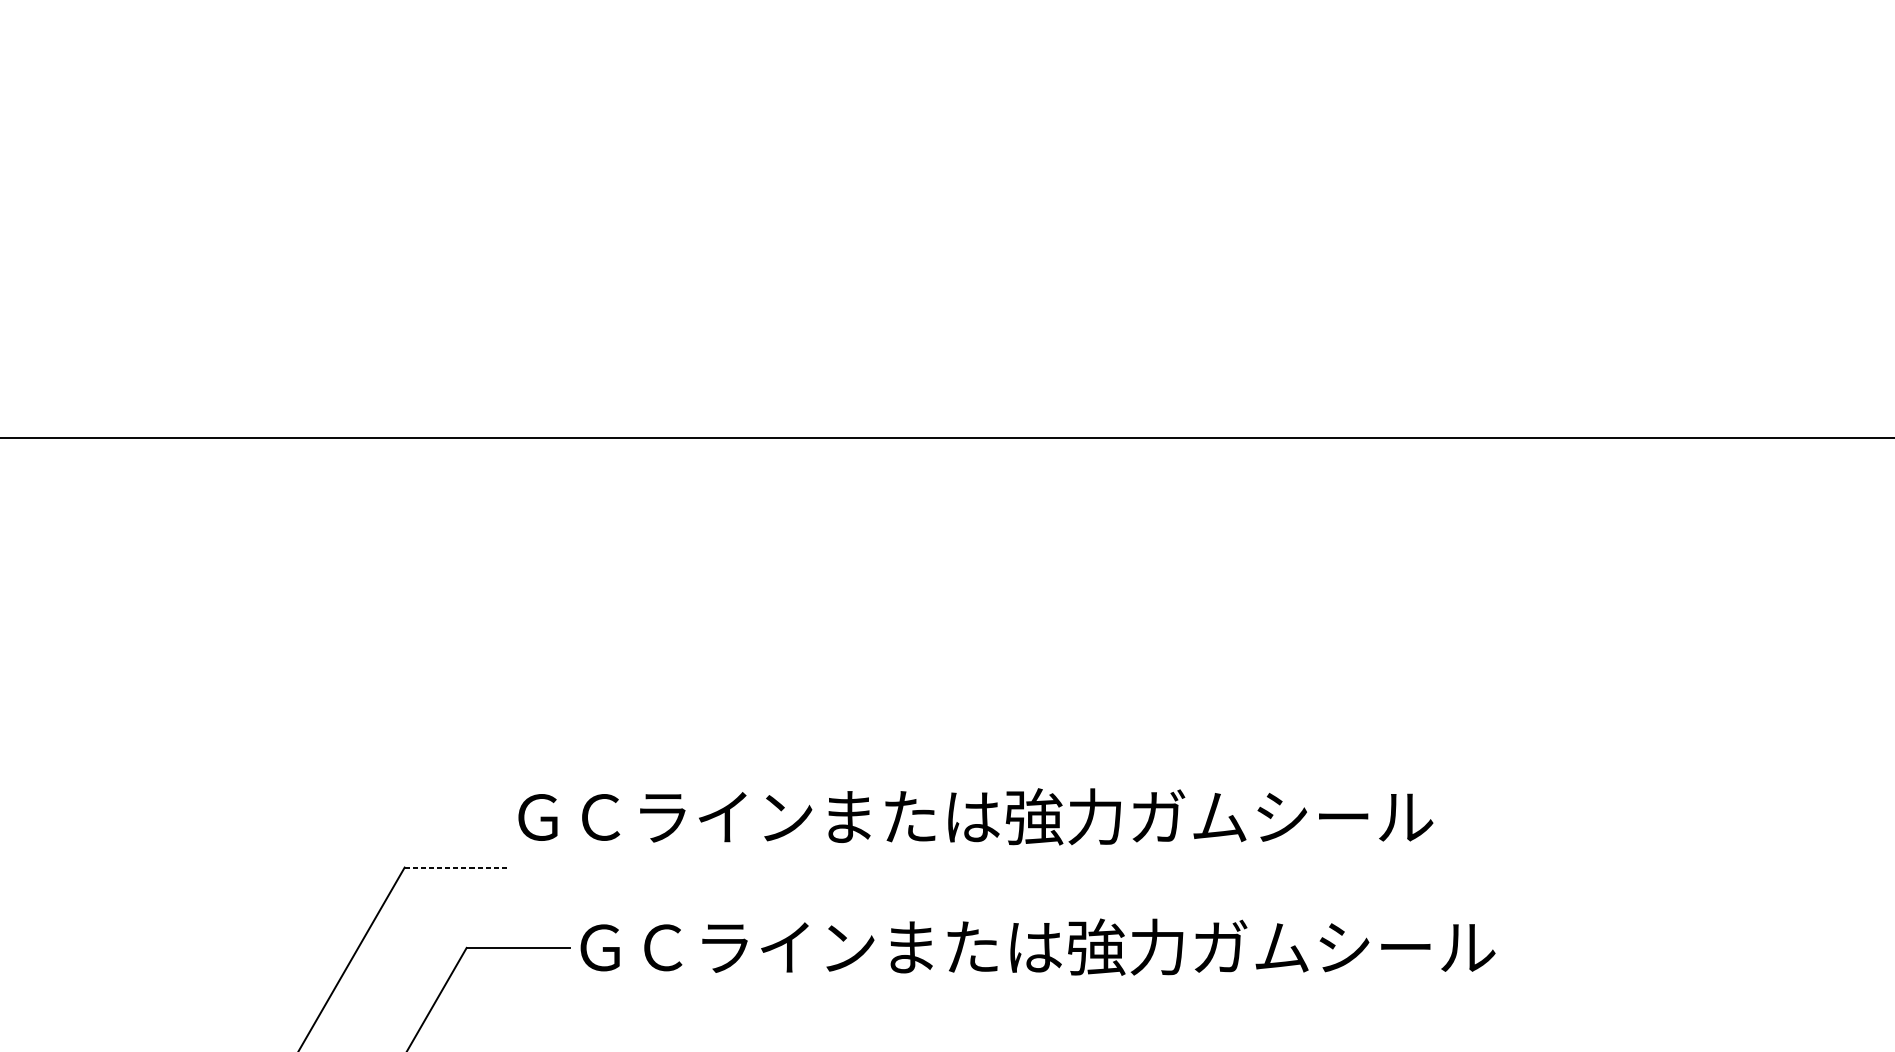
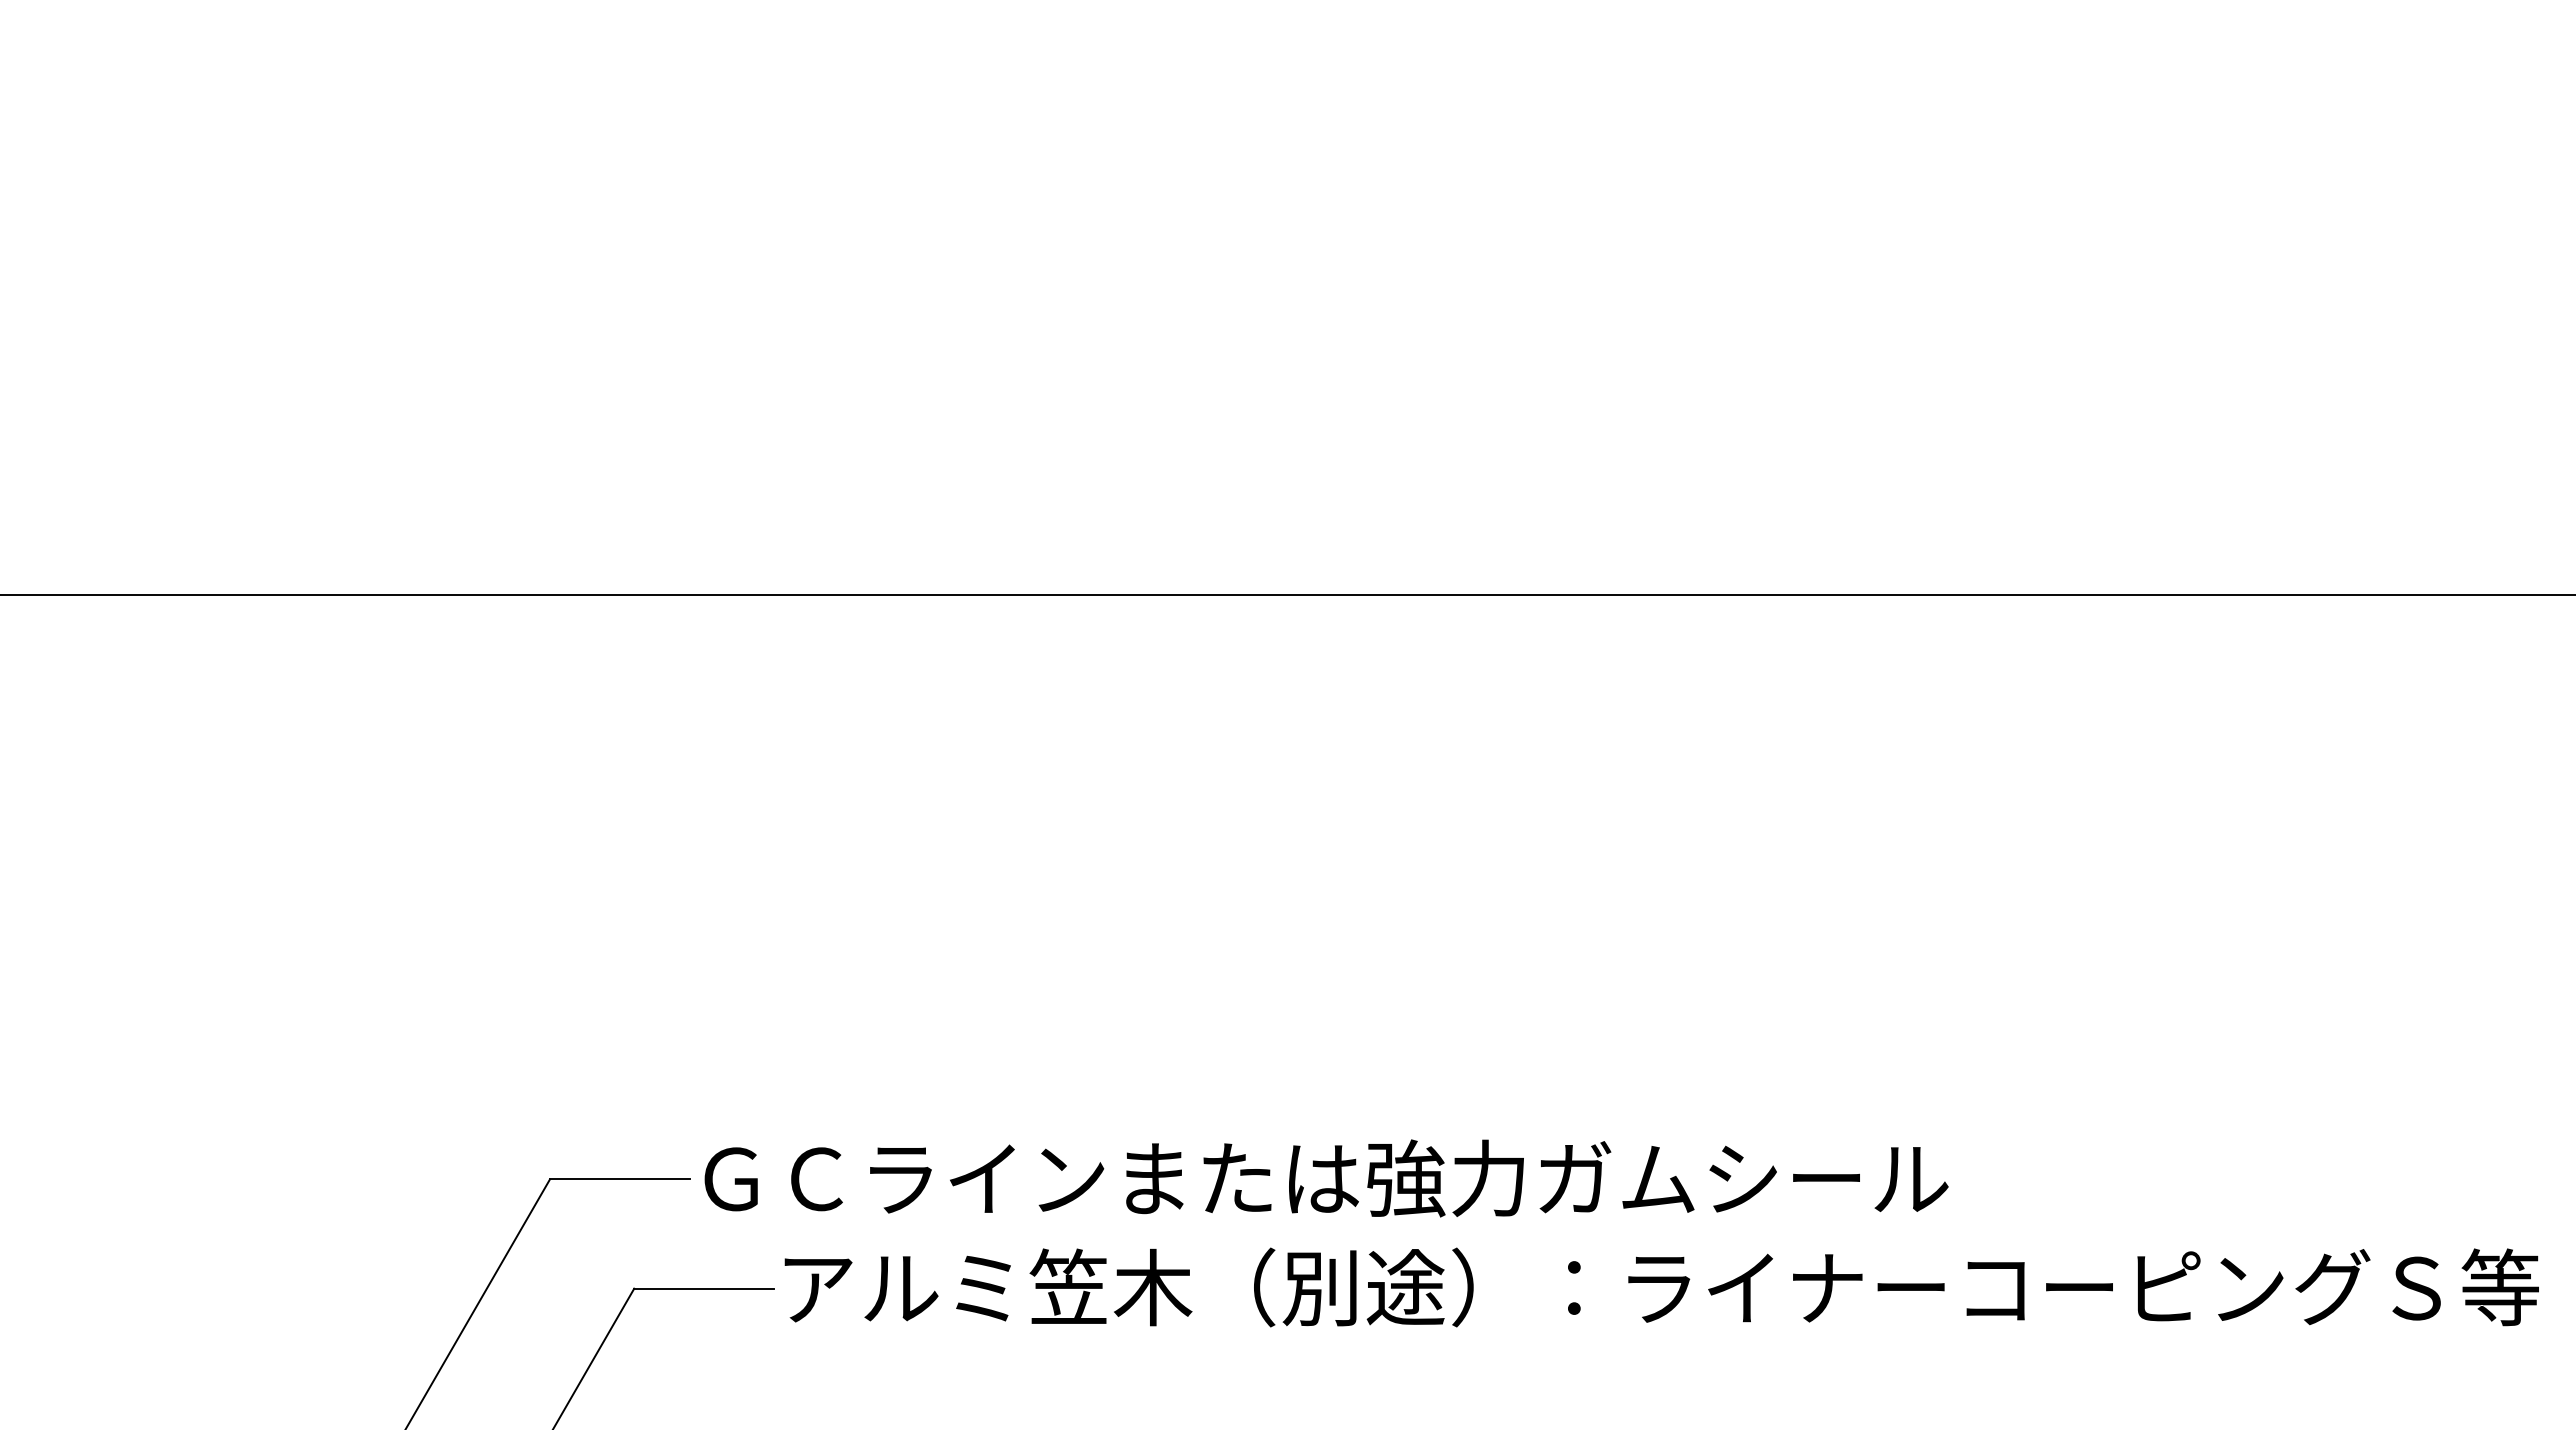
text: (975, 816) -> (1326, 1178), moved
line: (455, 867) -> (619, 1179), dashed -> solid
text: (1222, 947) -> (1661, 1287), ＧＣラインまたは強力ガムシール -> アルミ笠木（別途）：ライナーコーピングＳ等

